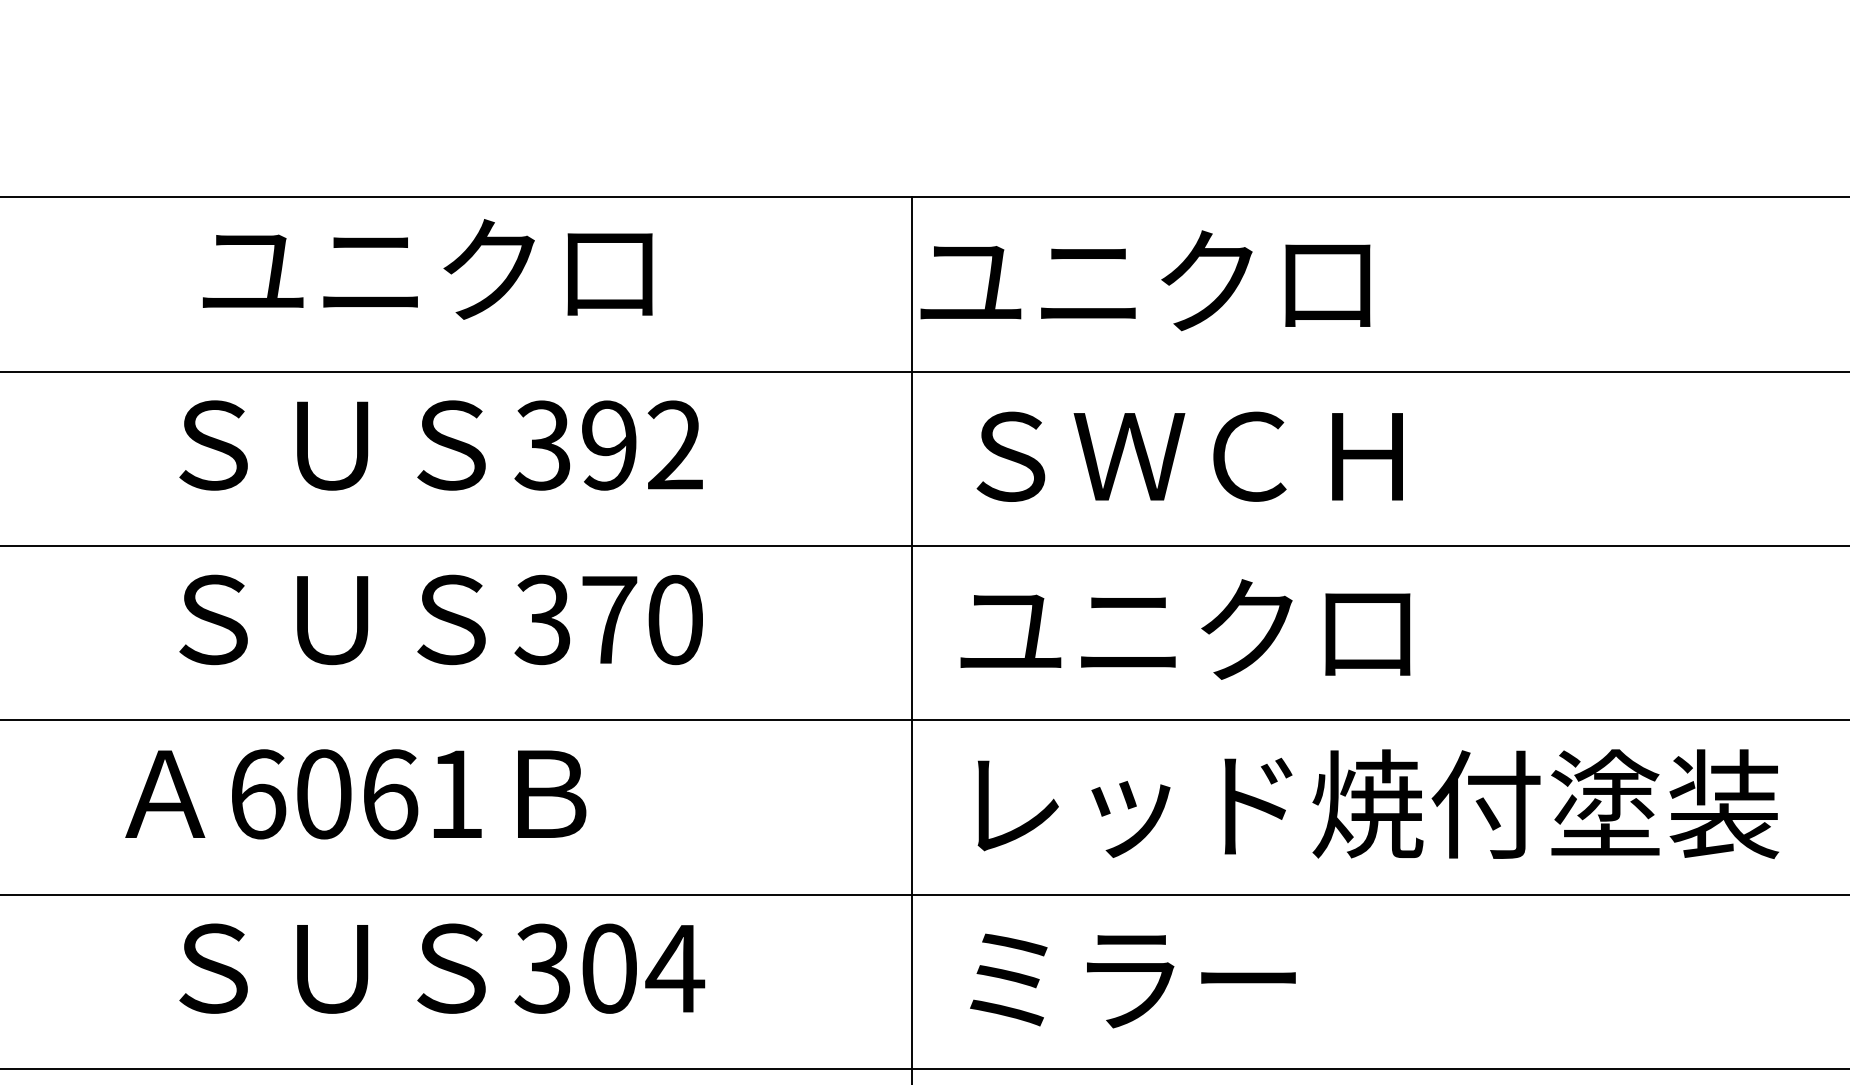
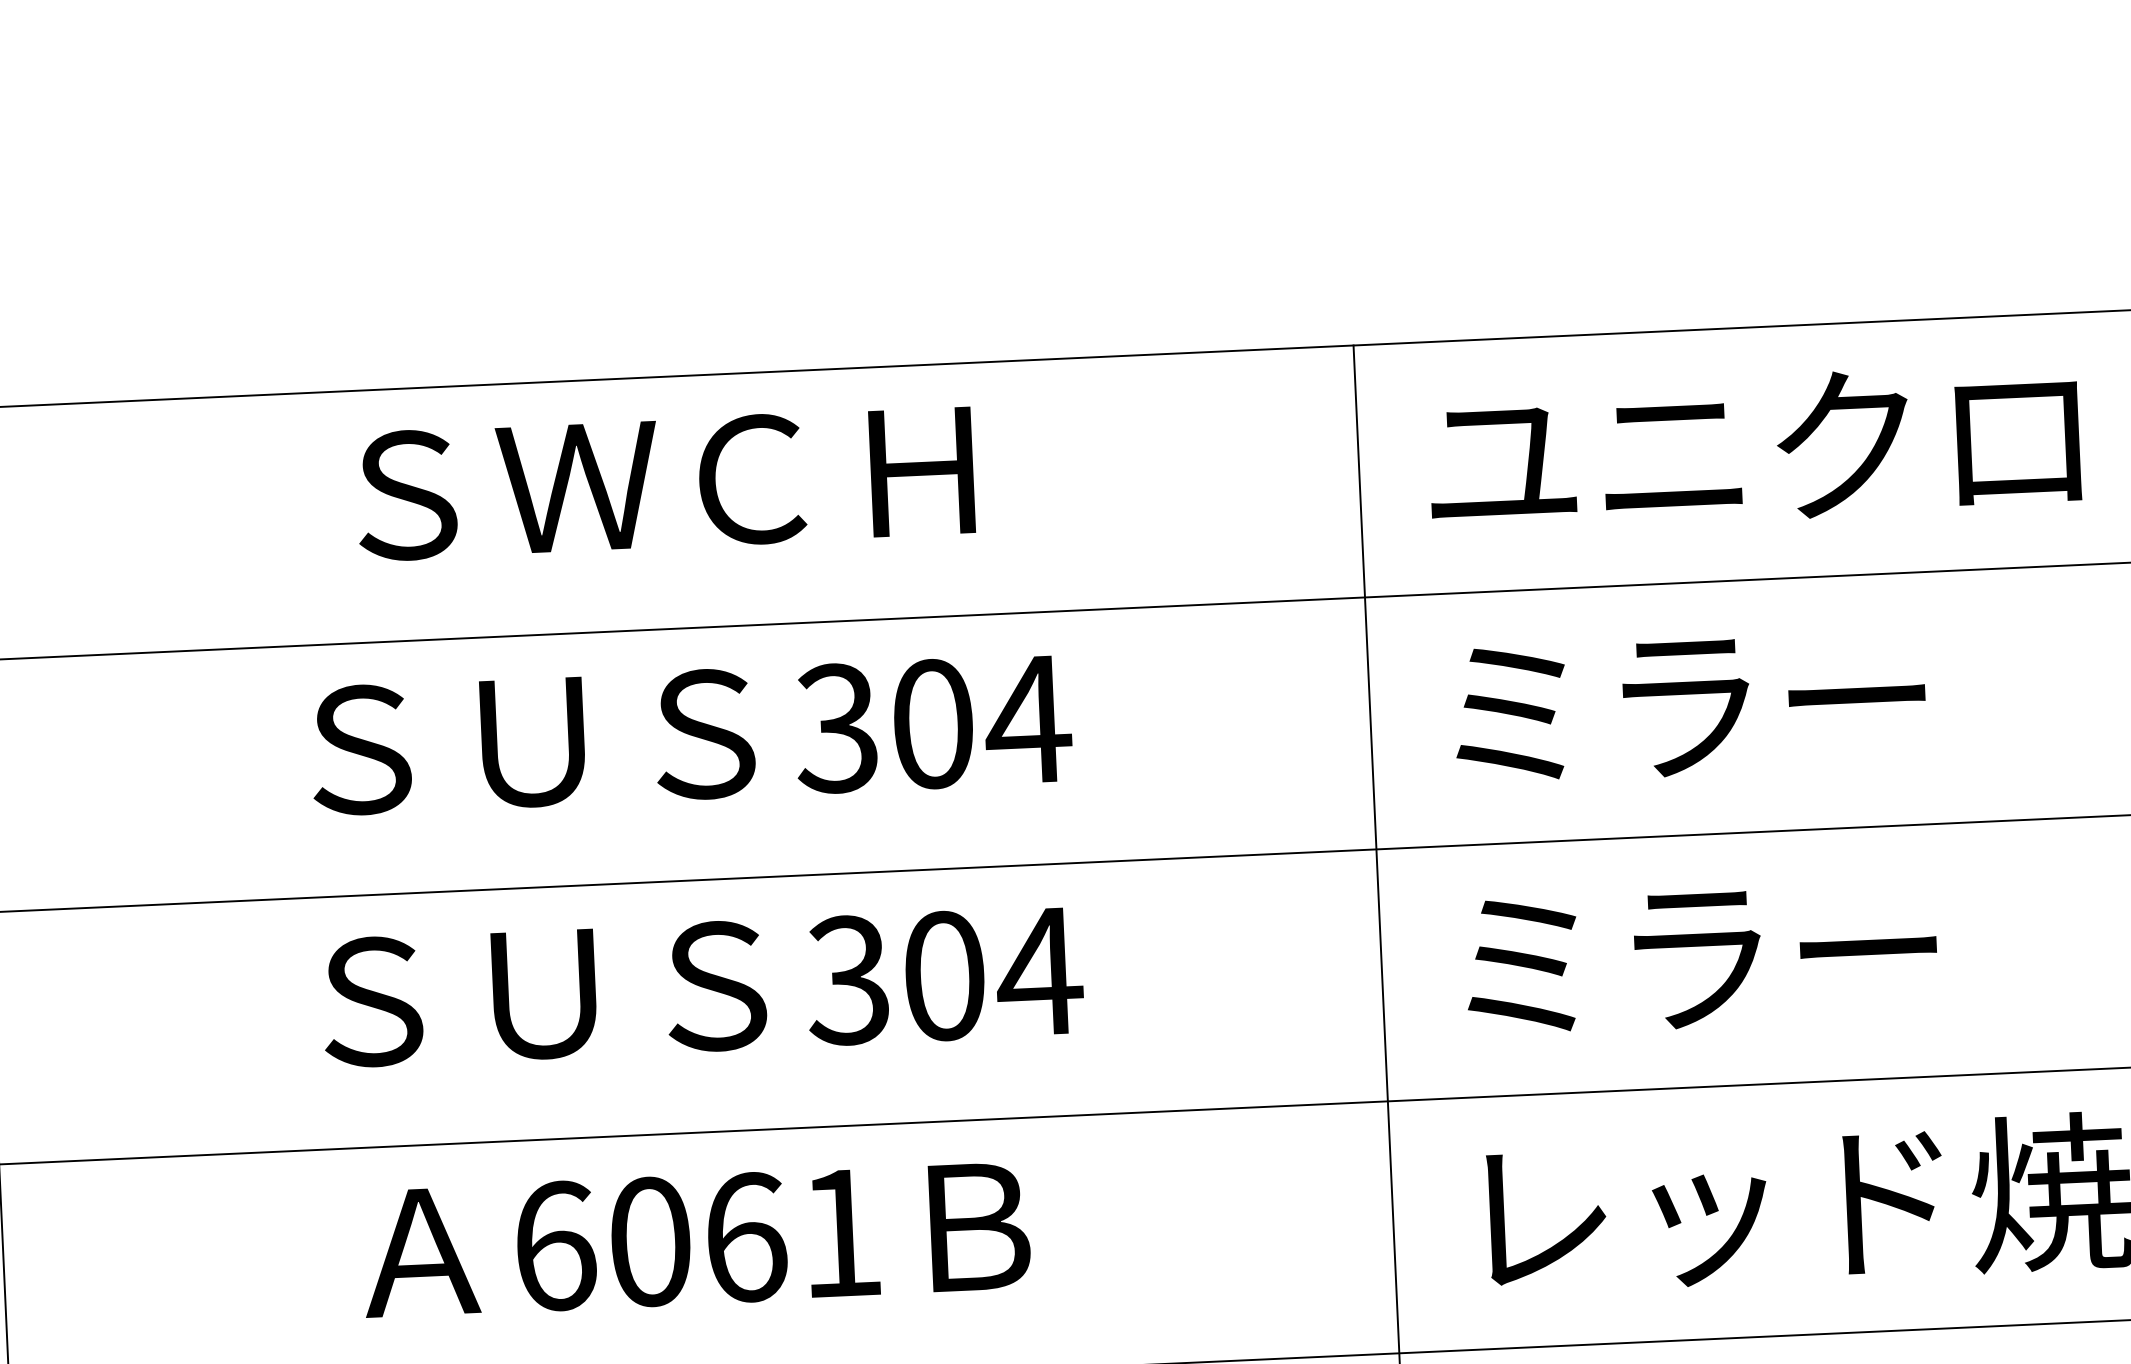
text: (427, 269) -> (658, 481), ユニクロ -> ＳＷＣＨ
text: (1145, 280) -> (1754, 447), moved
text: (643, 445) -> (982, 721), 392 -> 304
text: (1186, 457) -> (1767, 703), ＳＷＣＨ -> ミラー
text: (643, 619) -> (993, 973), 370 -> 304
text: (1185, 629) -> (1777, 952), ユニクロ -> ミラー
text: (355, 794) -> (695, 1240), moved

